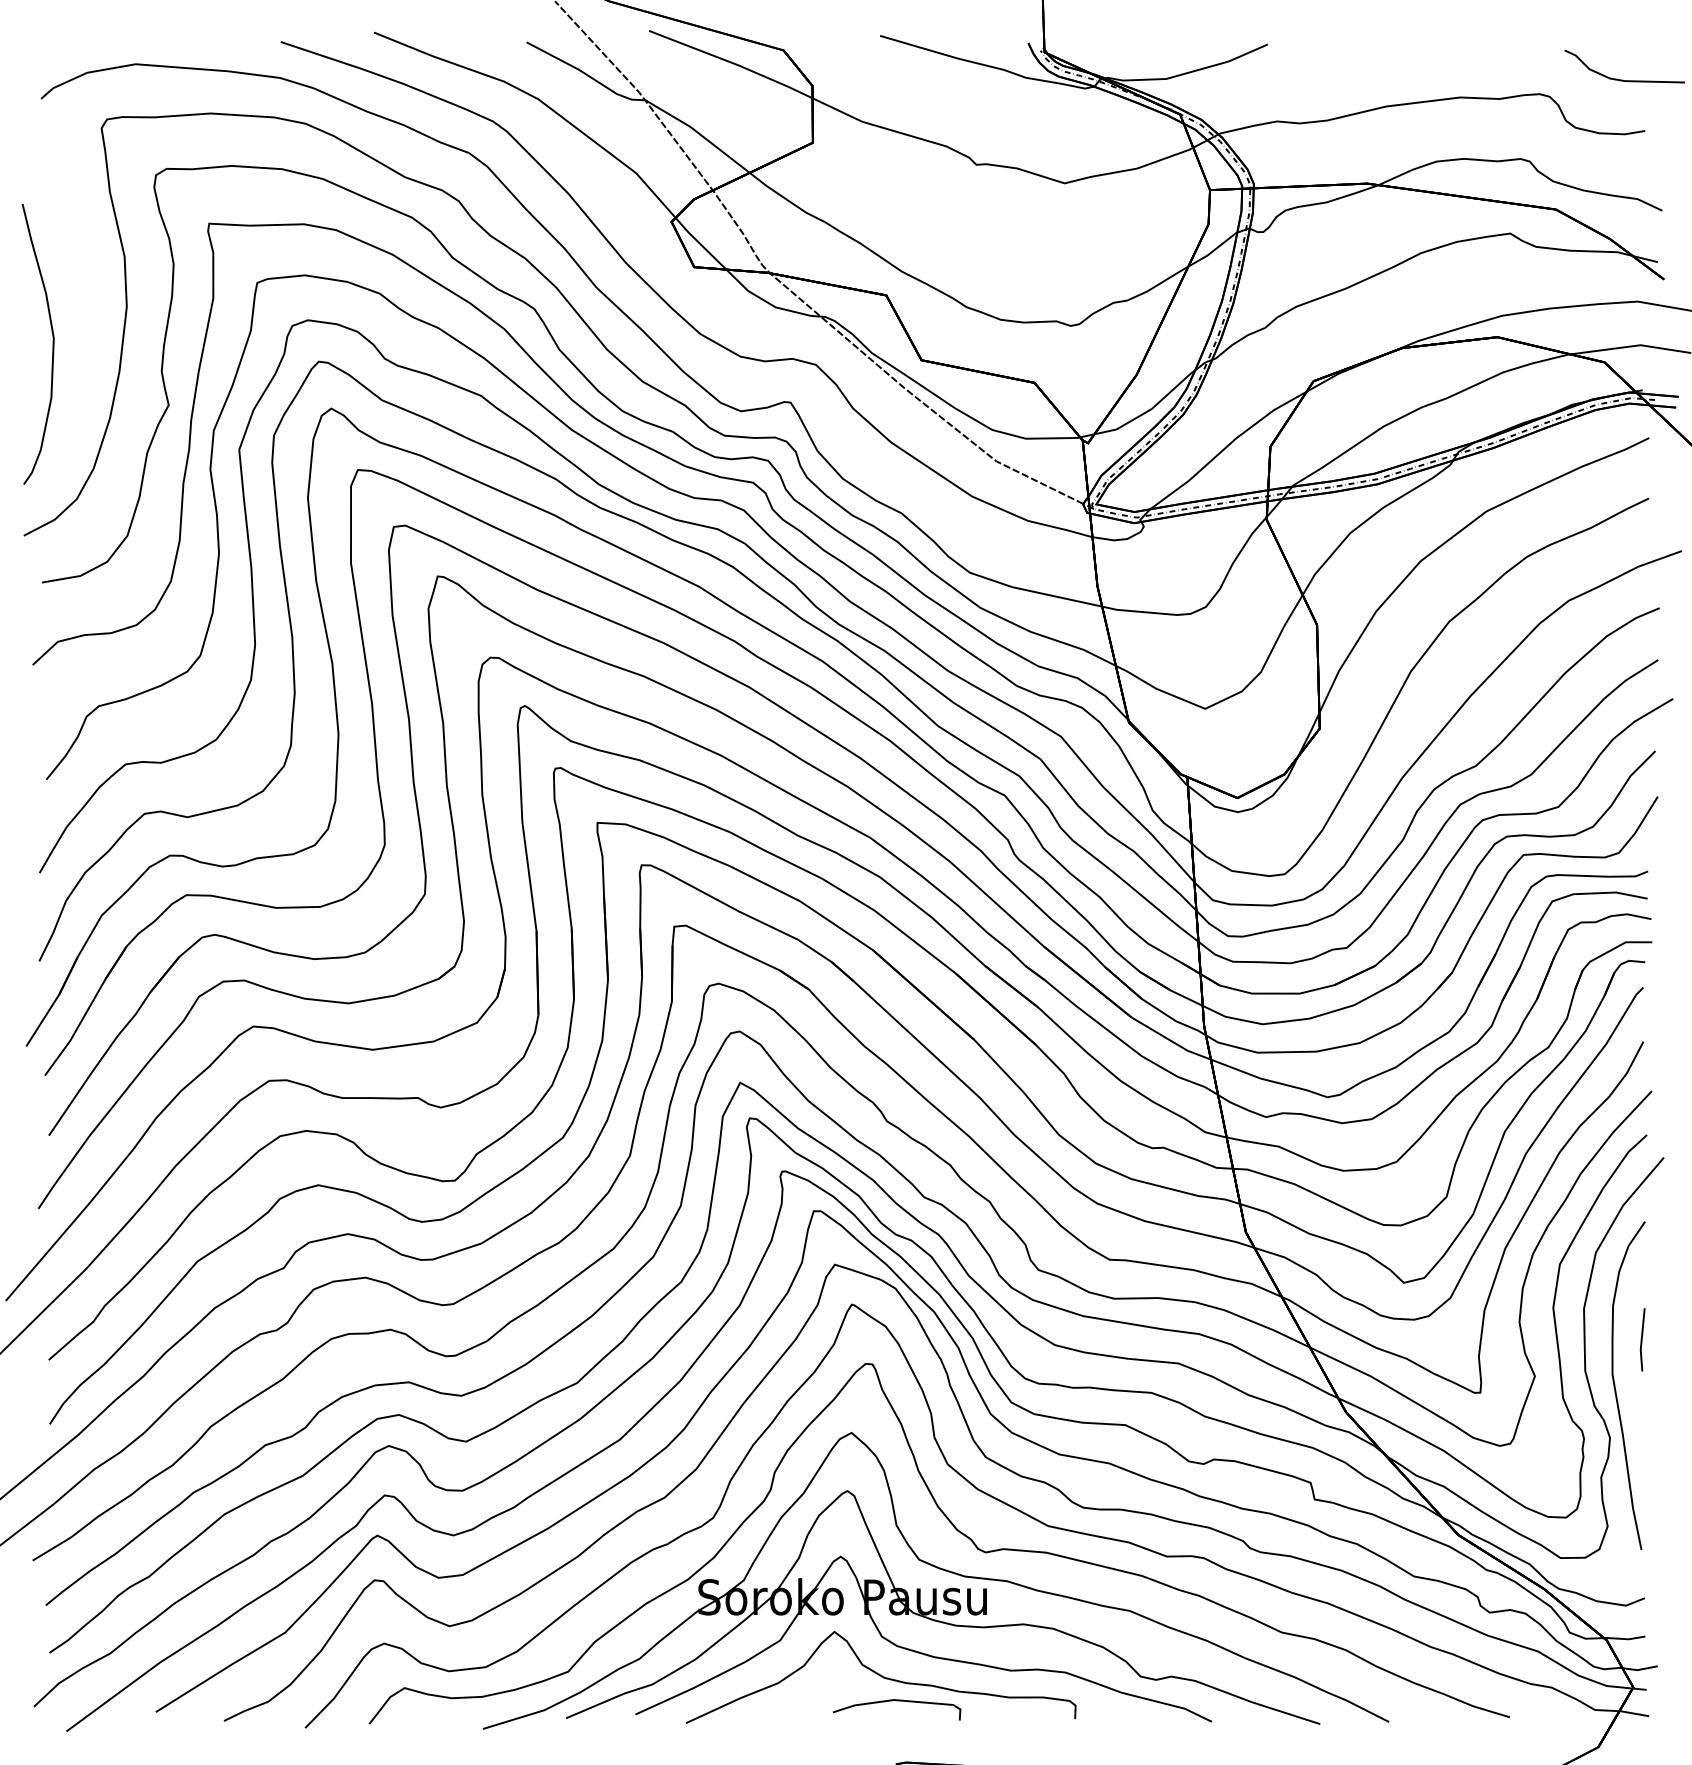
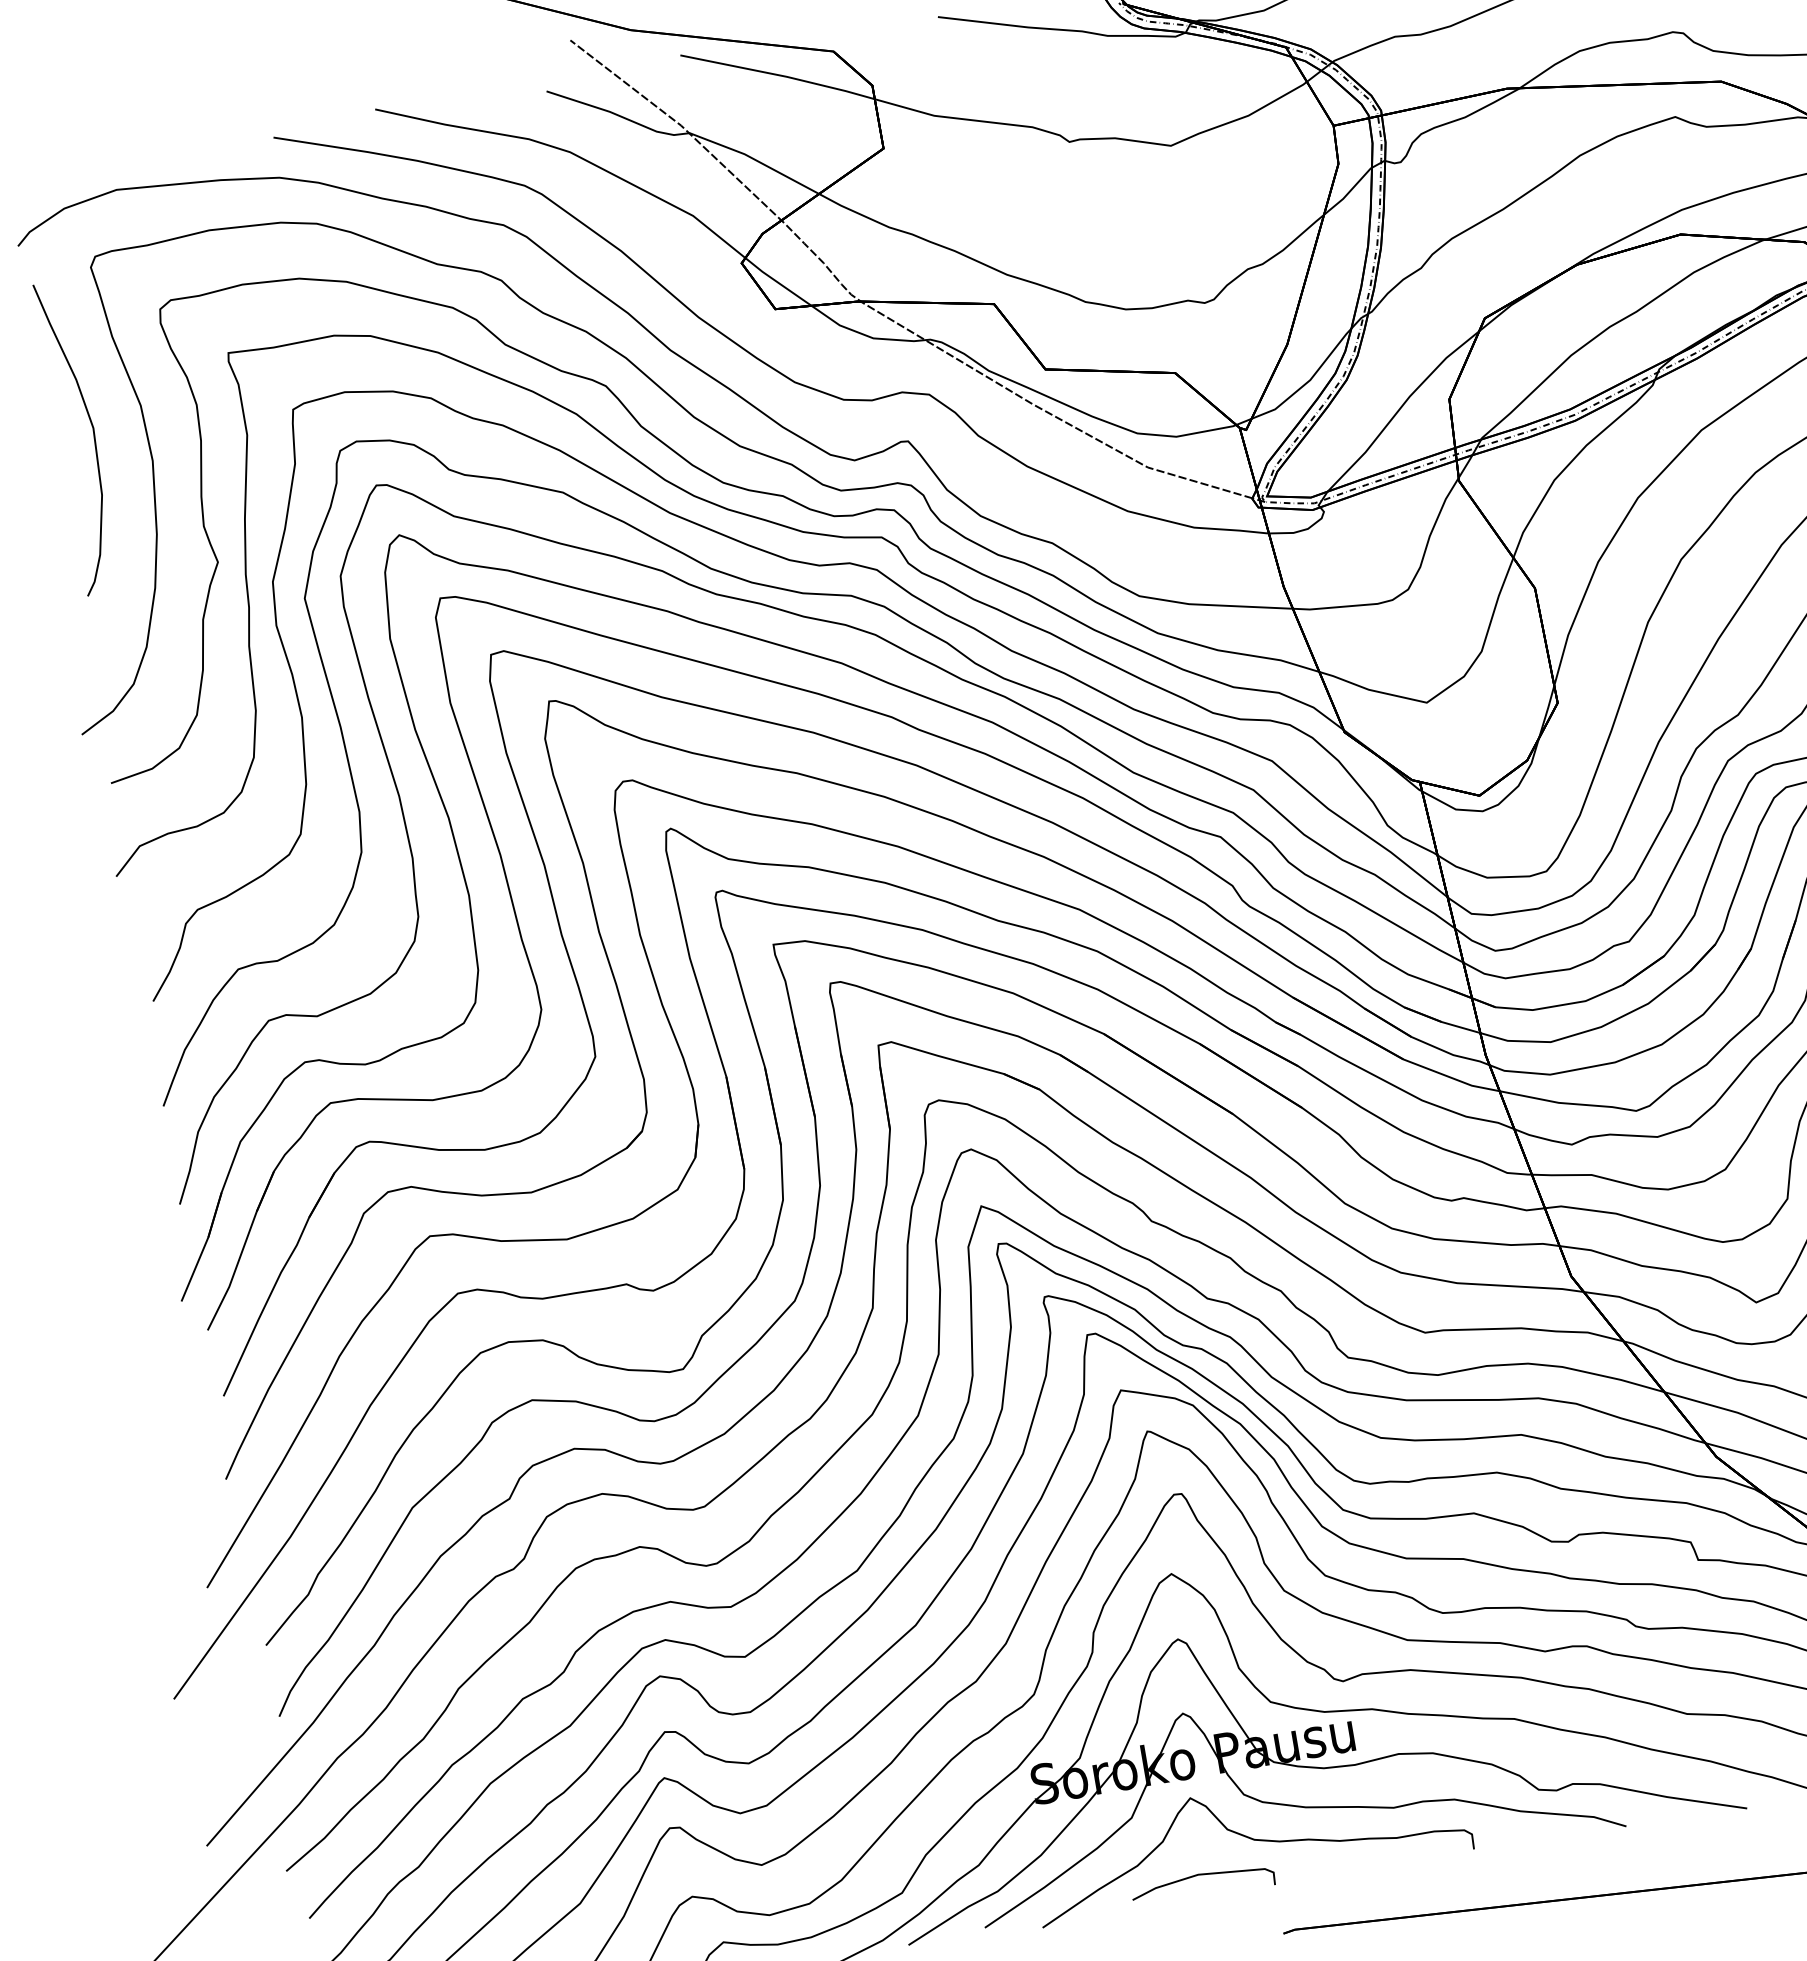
curve: (52, 343) -> (92, 434), moved
curve: (896, 1701) -> (1201, 1875), moved

